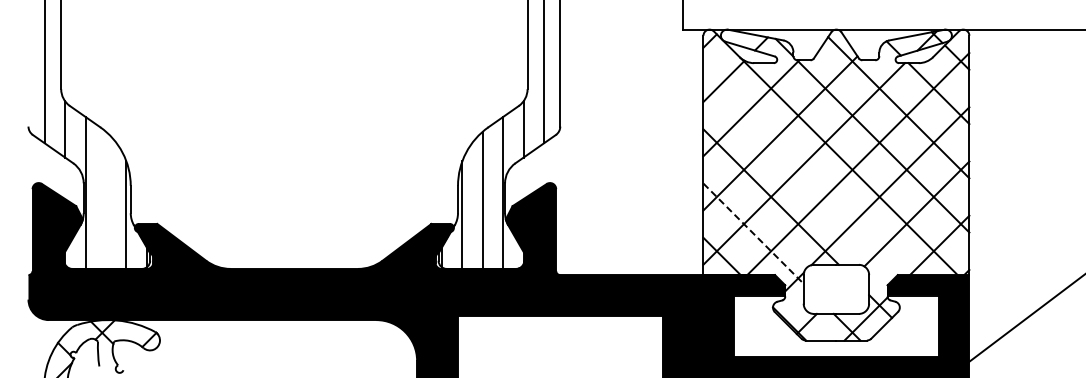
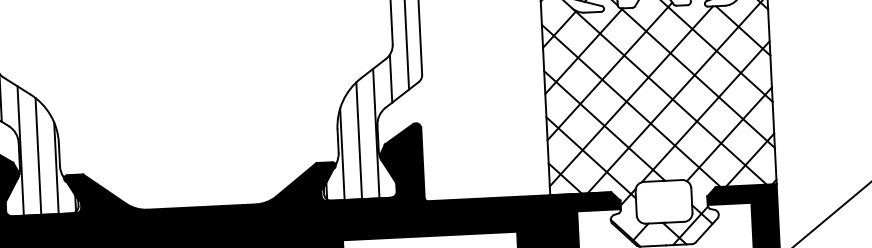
line: (803, 175) -> (631, 106), added
line: (106, 199) -> (38, 155), added
line: (753, 233) -> (591, 157), dashed -> solid

